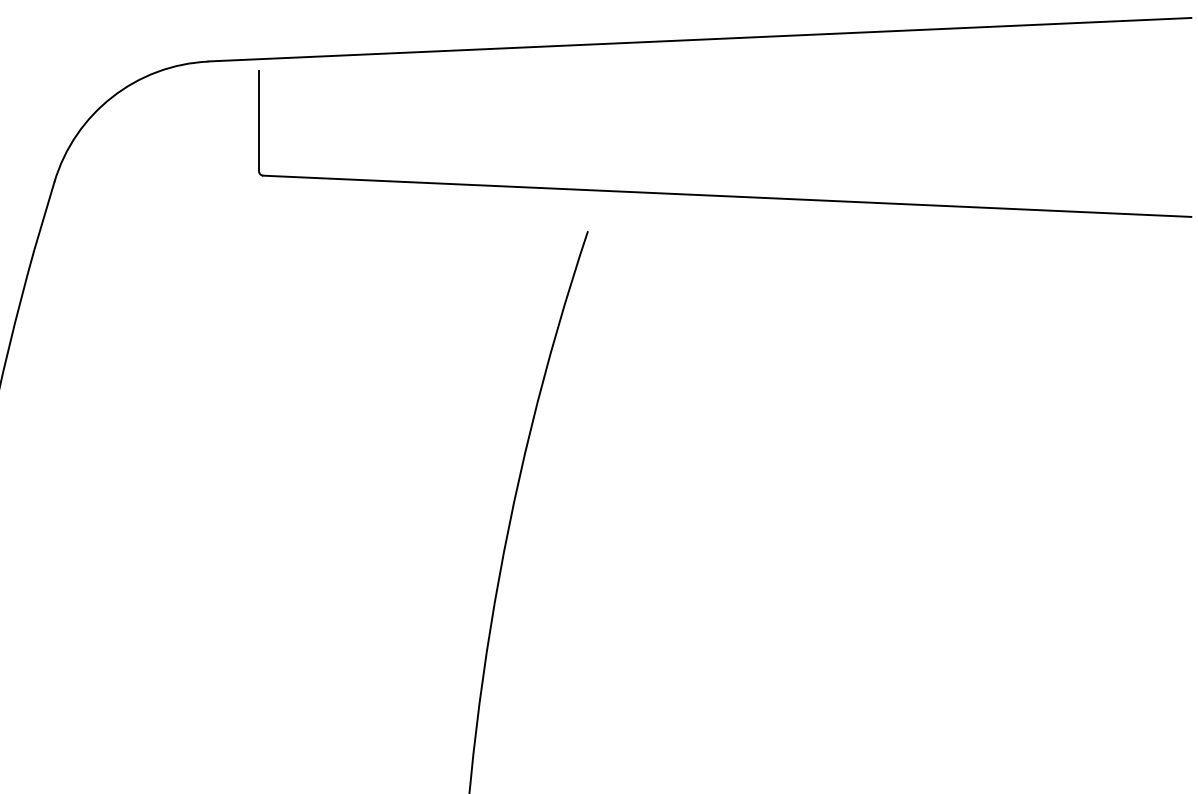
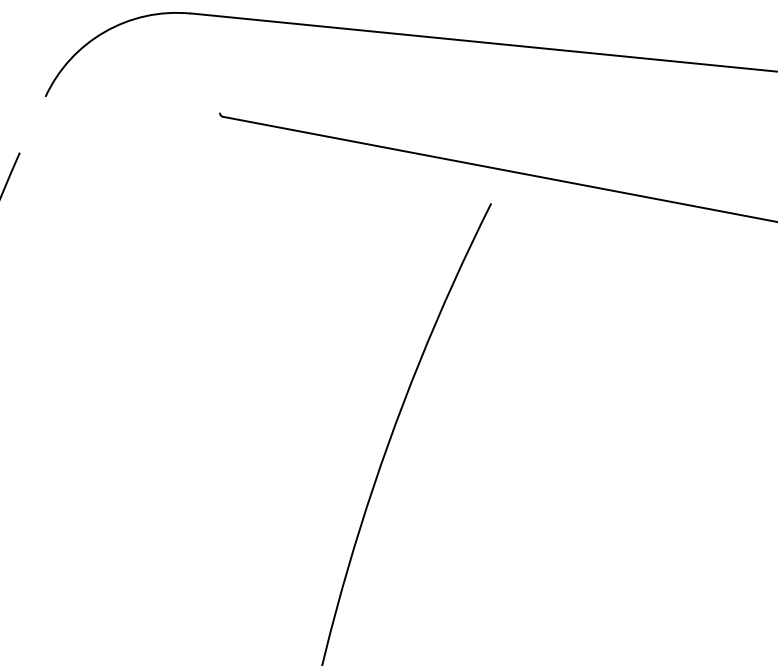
line: (259, 120) -> (226, 69), removed
line: (44, 216) -> (32, 124), removed

